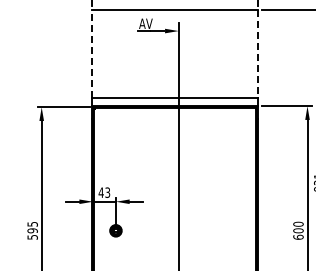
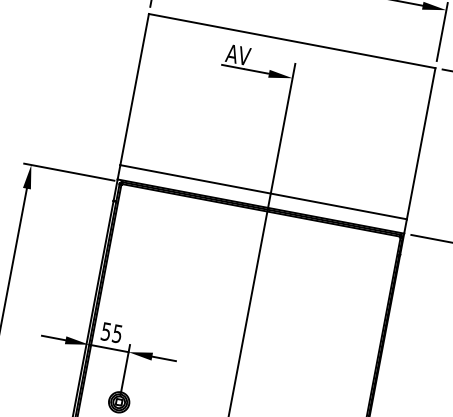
line: (91, 54) -> (134, 90), dashed -> solid
line: (257, 54) -> (420, 144), dashed -> solid
text: (104, 192) -> (111, 332), 43 -> 55

